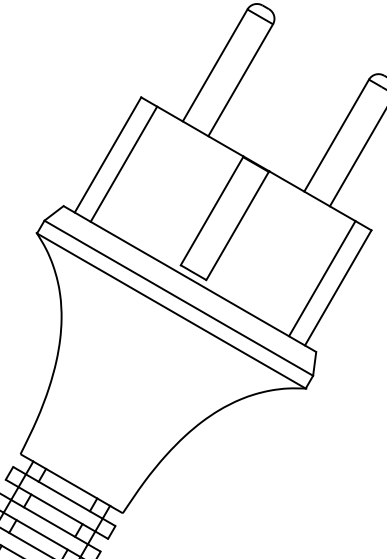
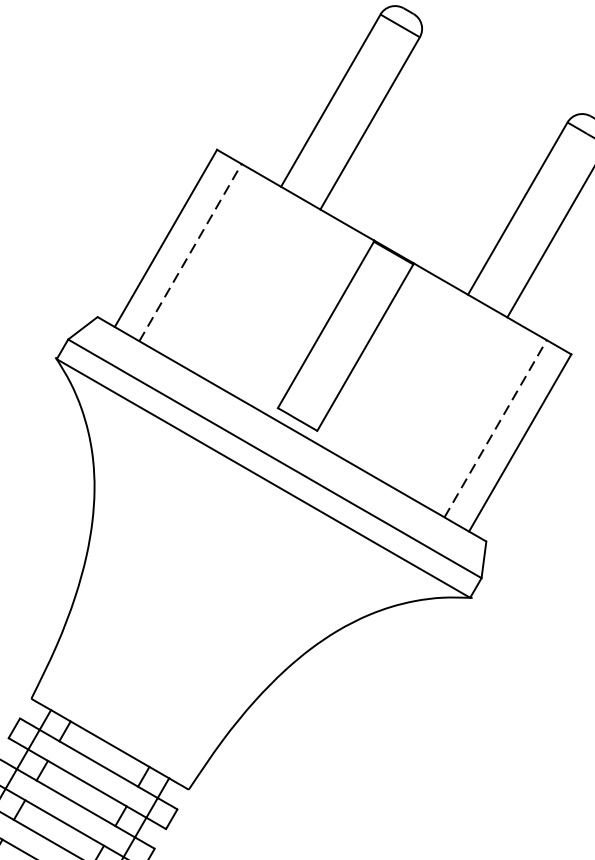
line: (124, 163) -> (191, 251), solid -> dashed
line: (322, 278) -> (495, 428), solid -> dashed

